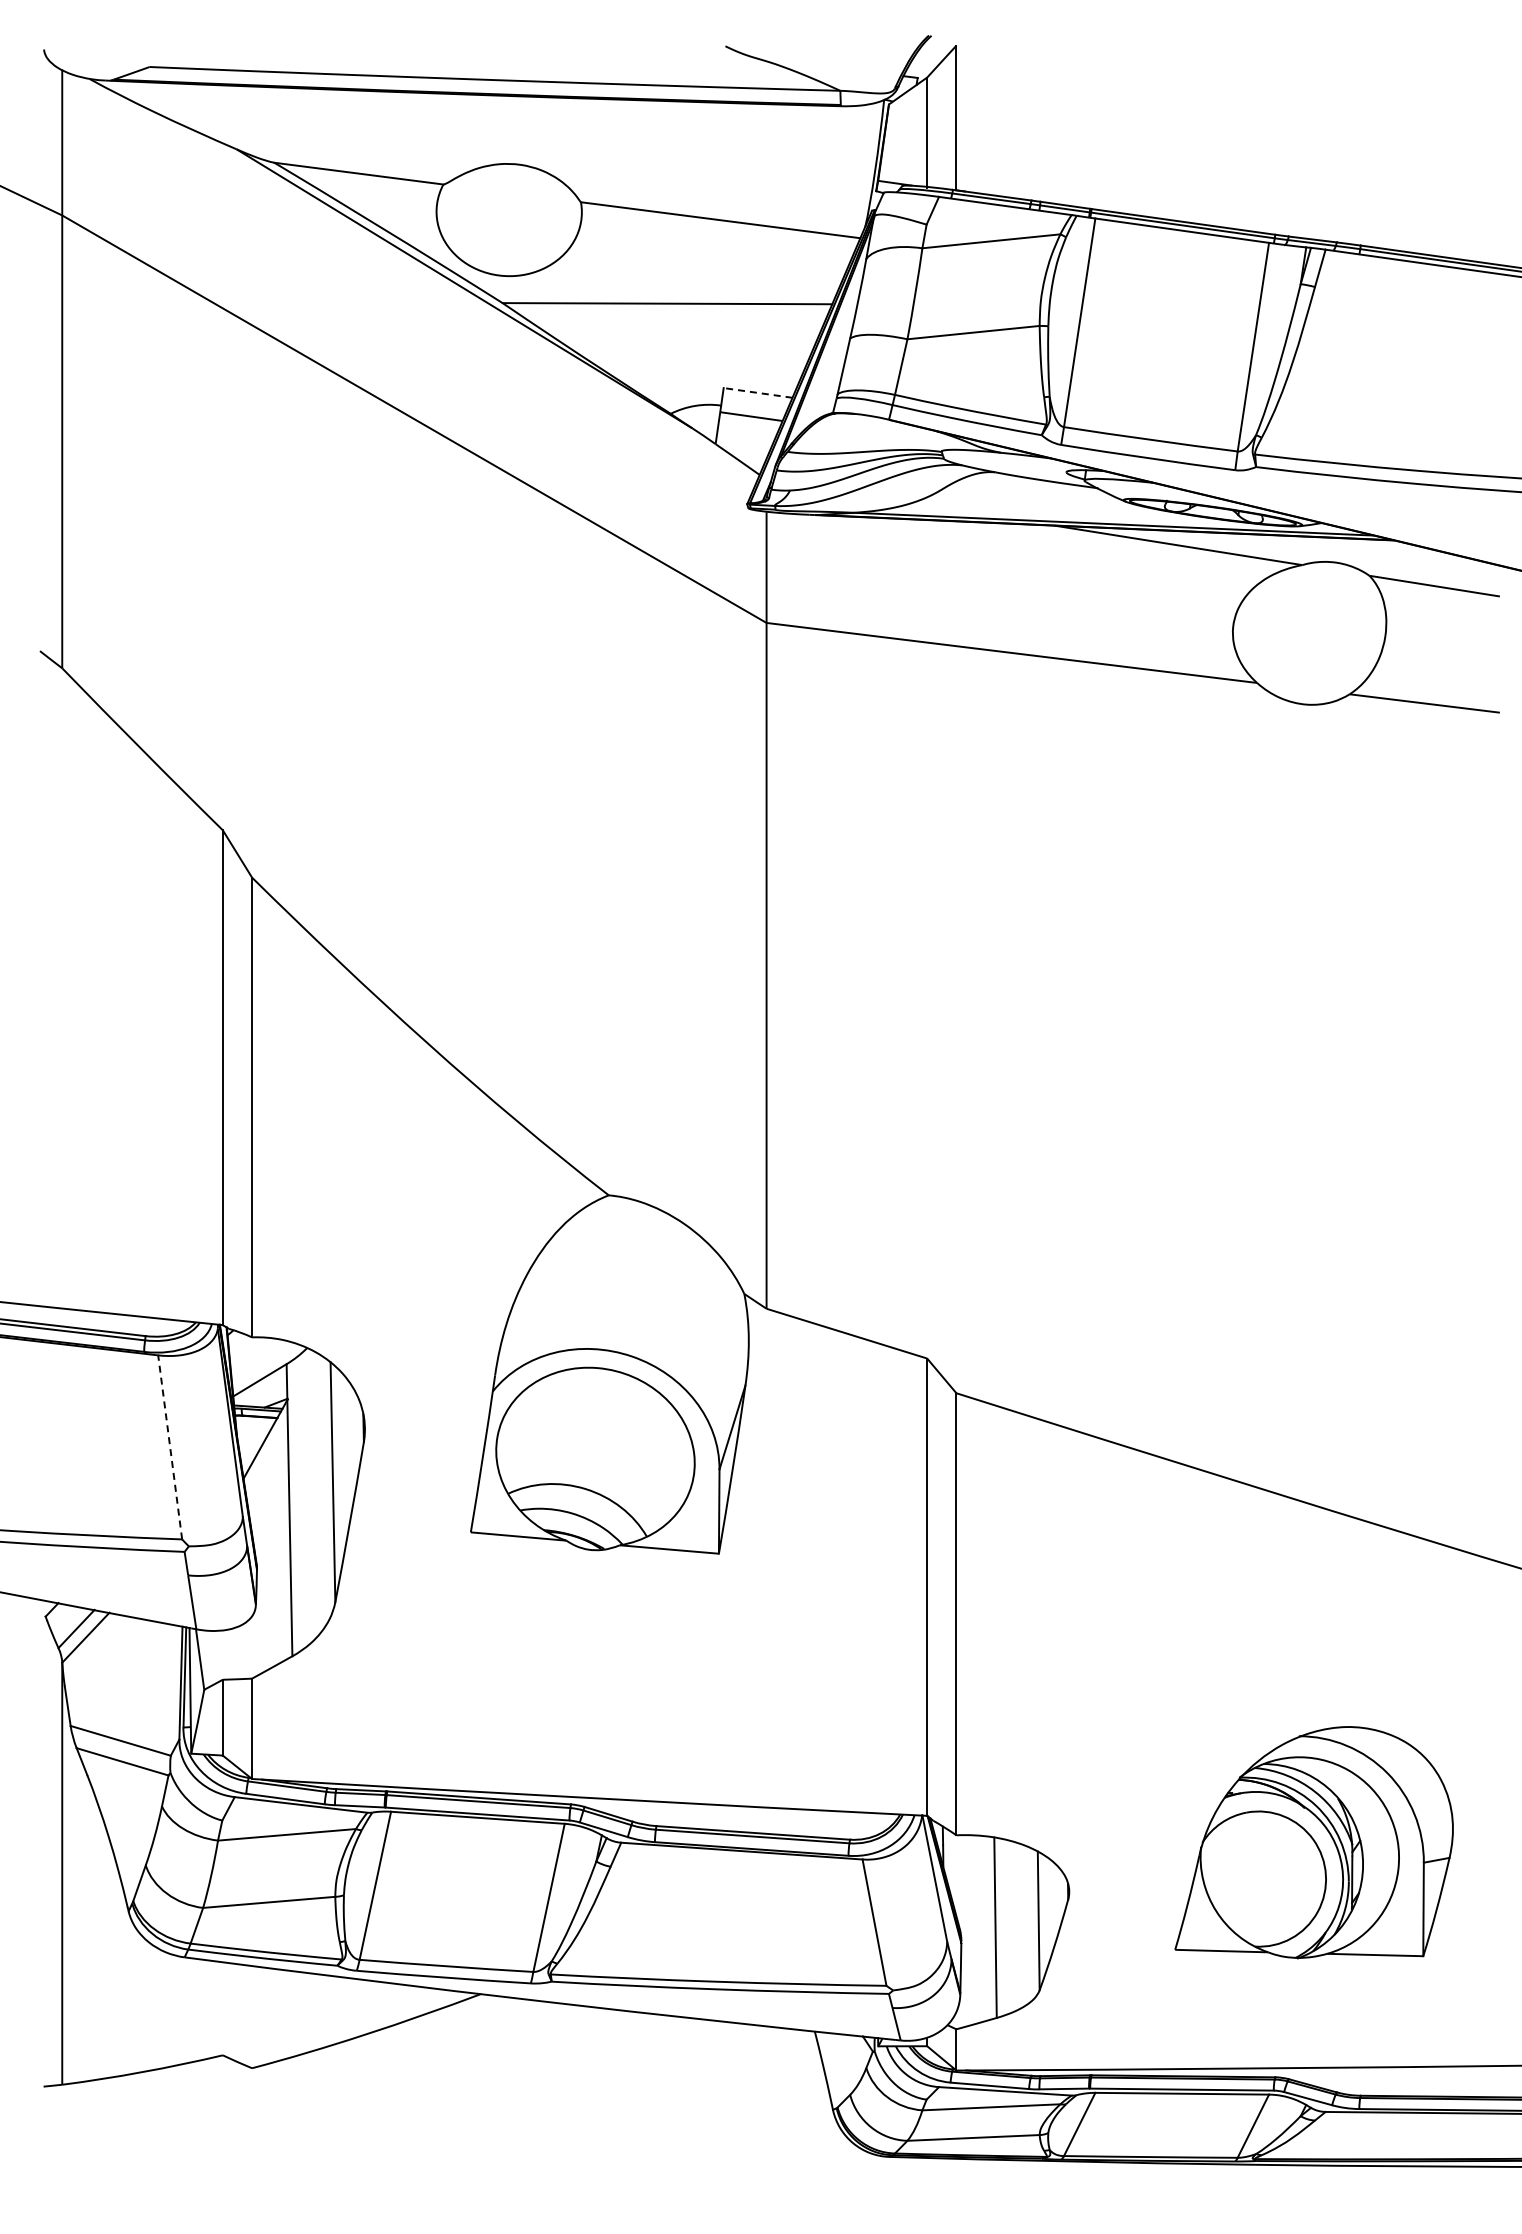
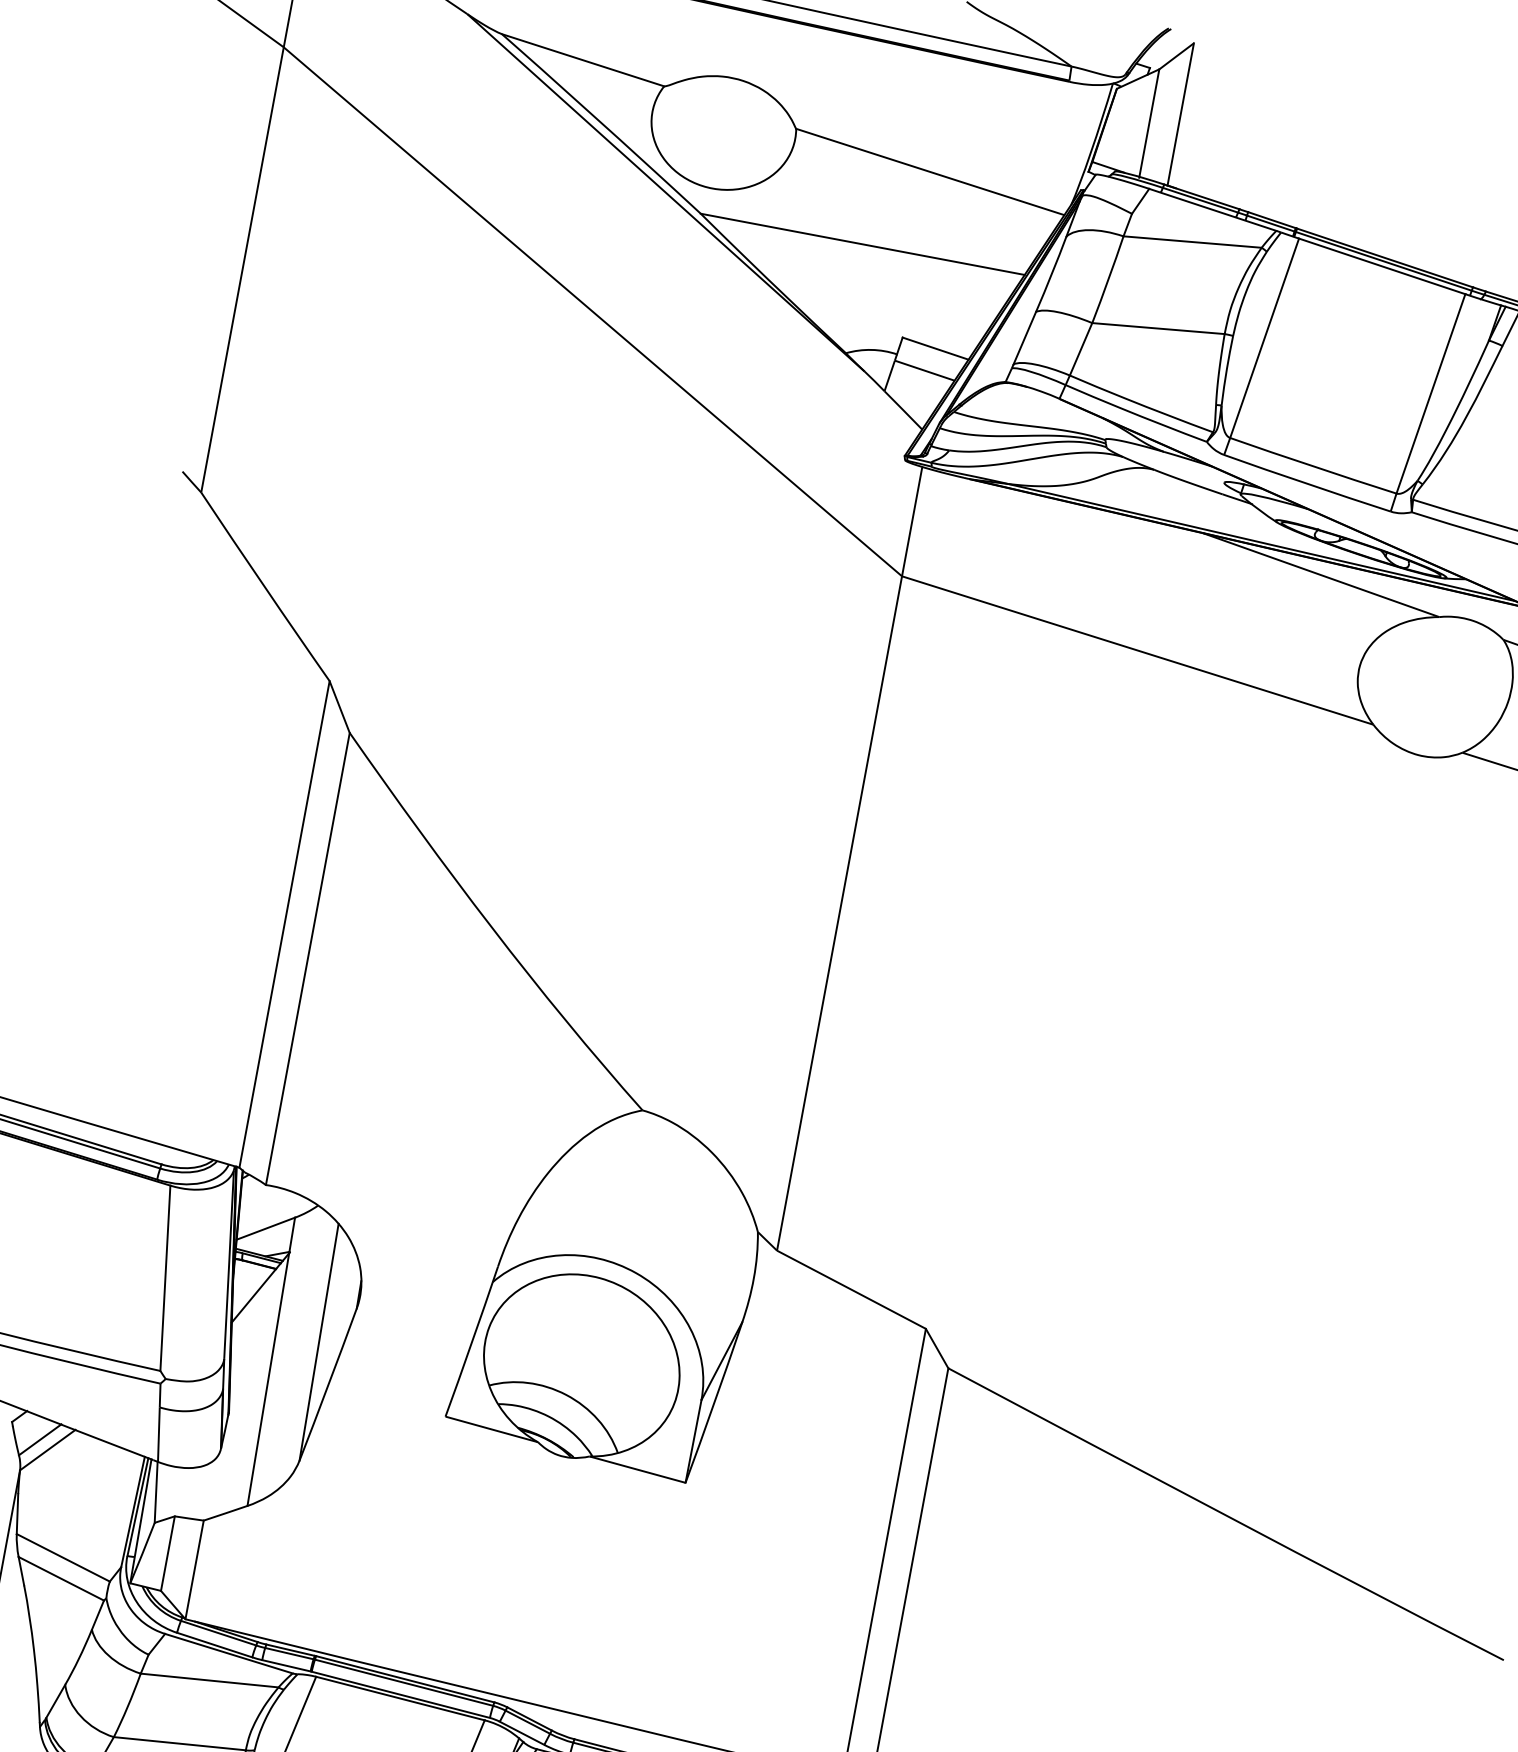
line: (758, 392) -> (936, 348), dashed -> solid
line: (170, 1447) -> (165, 1278), dashed -> solid

